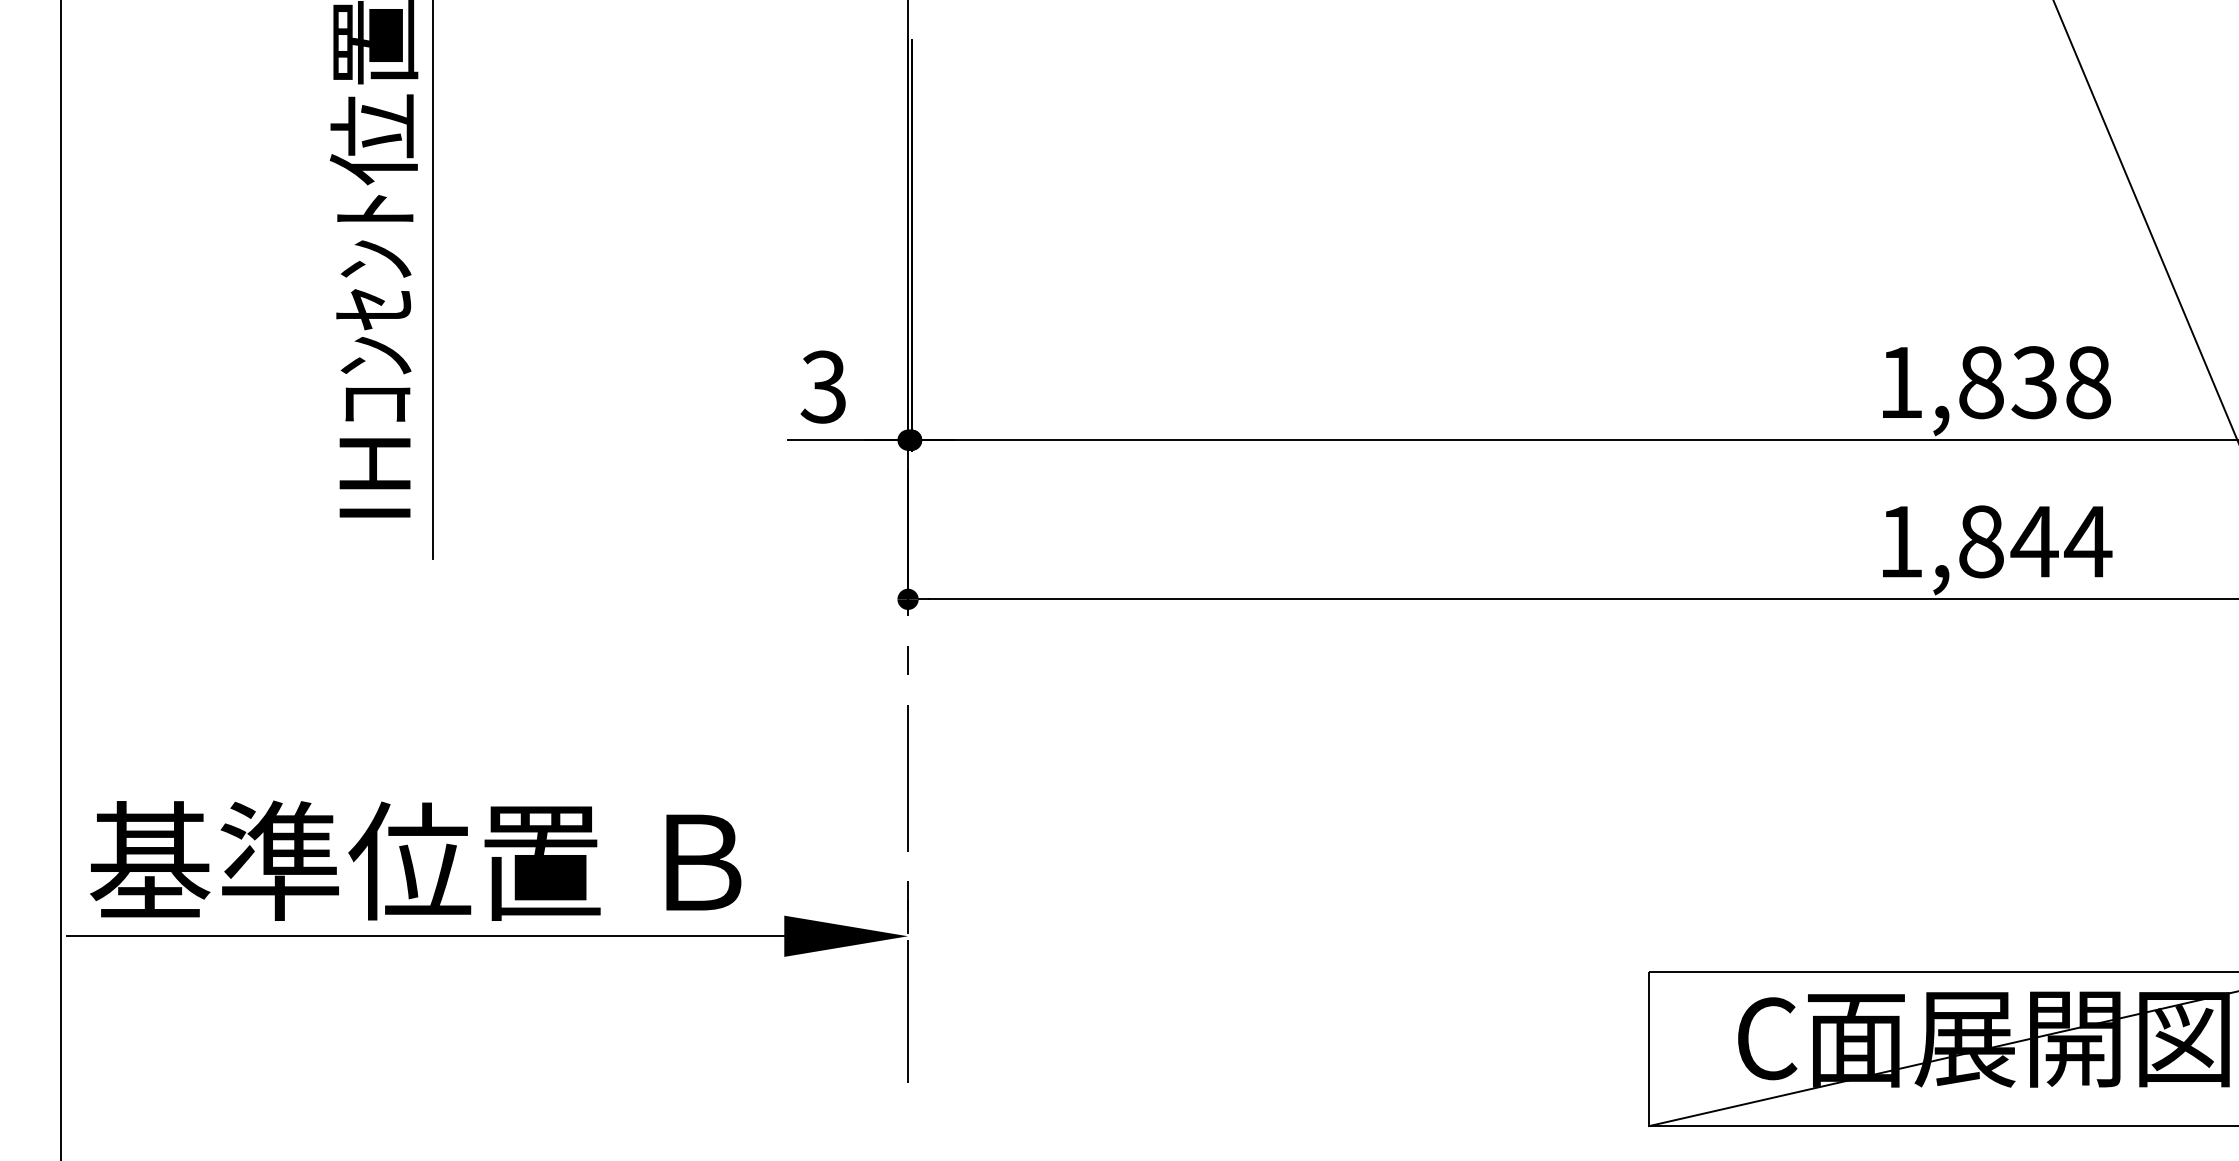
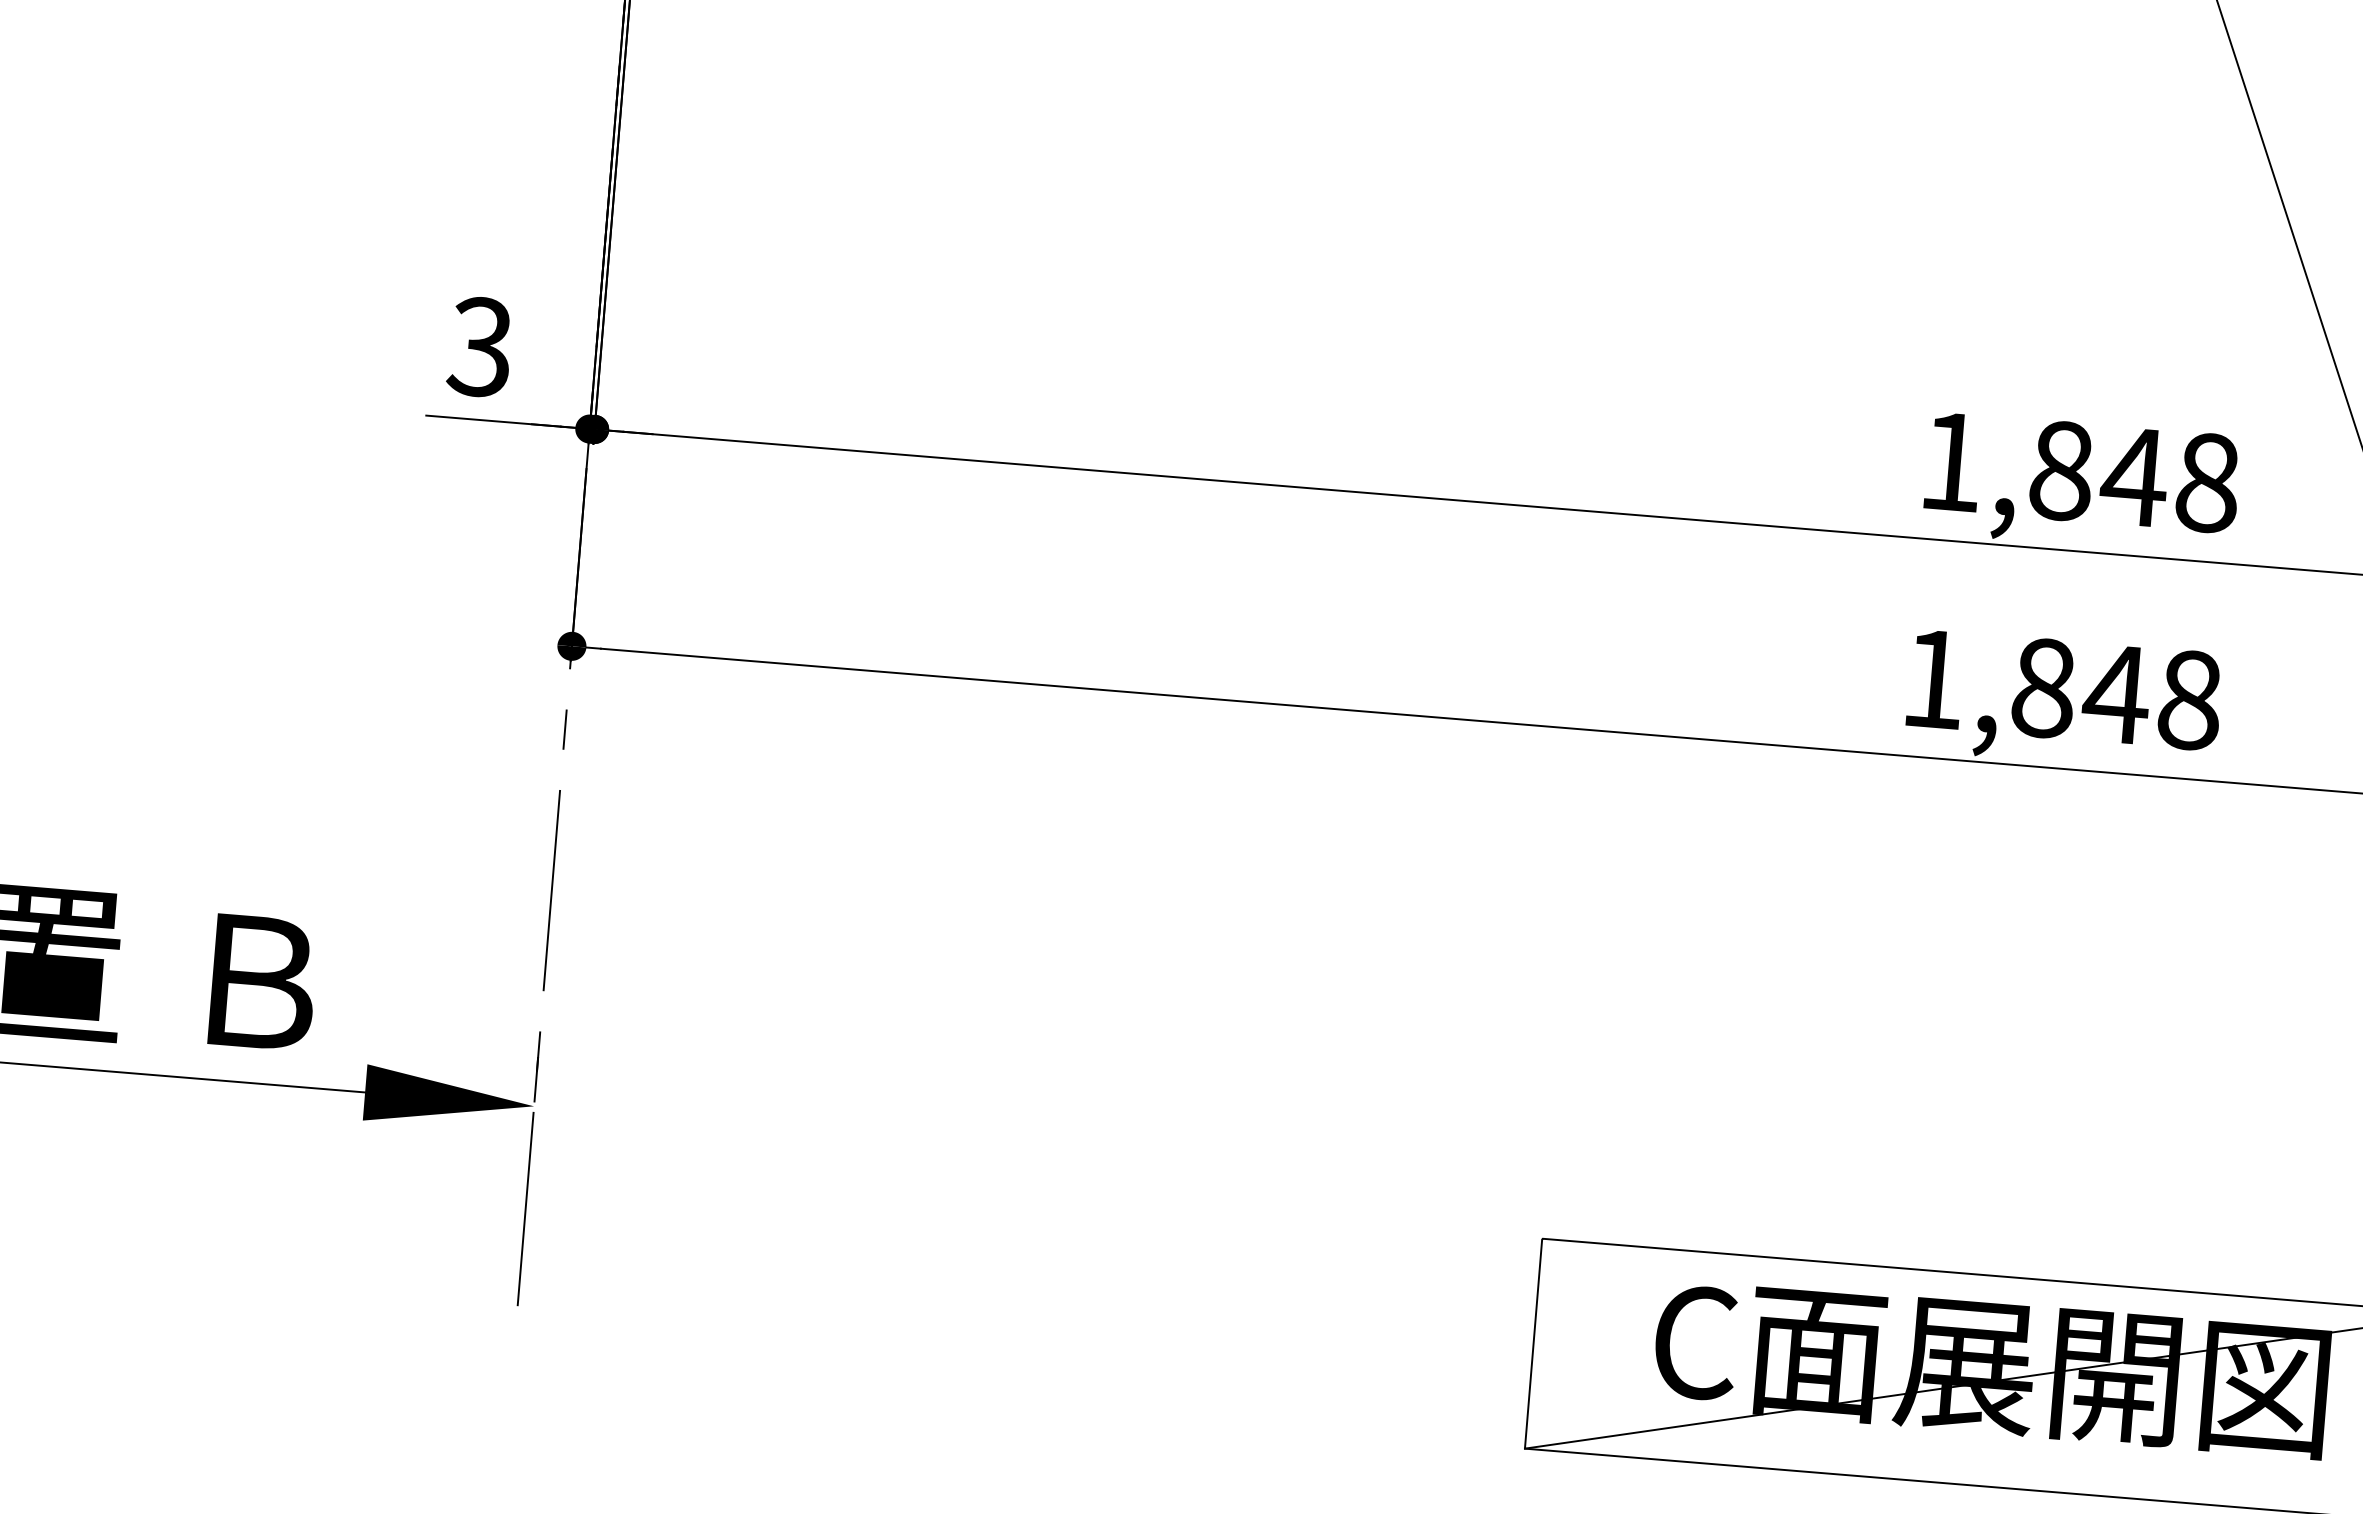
text: (2034, 382) -> (2134, 476), 1,838 -> 1,848
text: (2088, 541) -> (2190, 699), 1,844 -> 1,848

